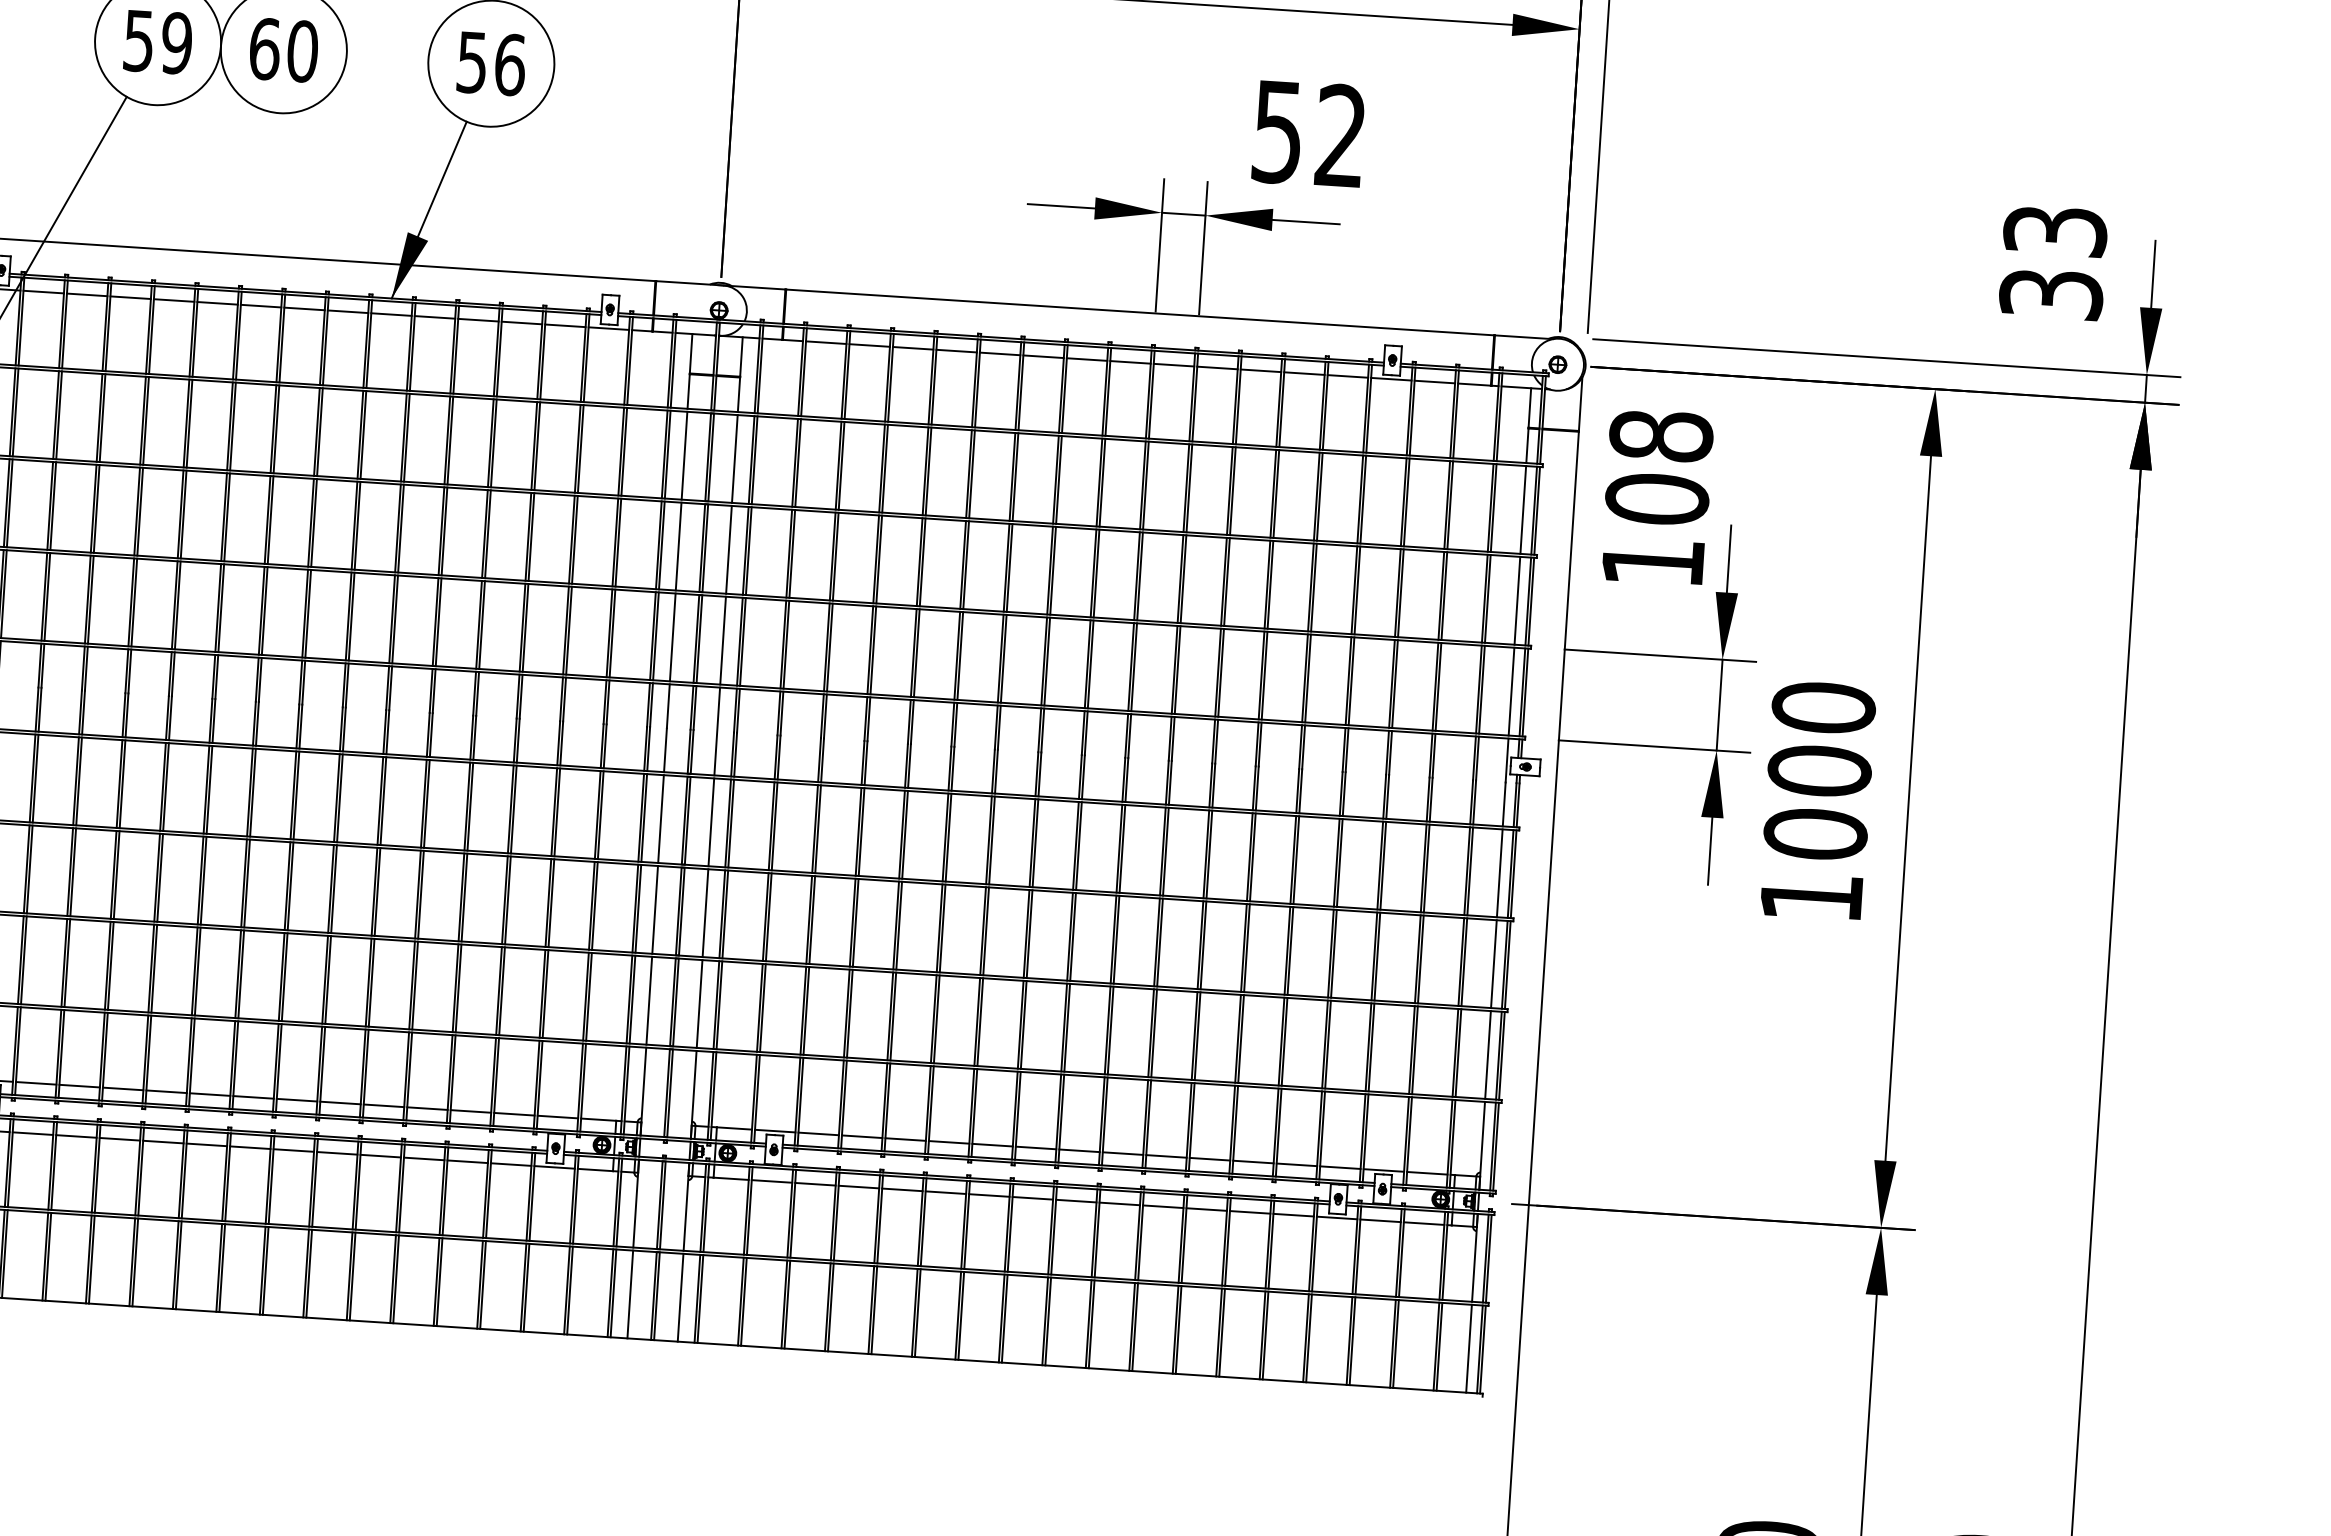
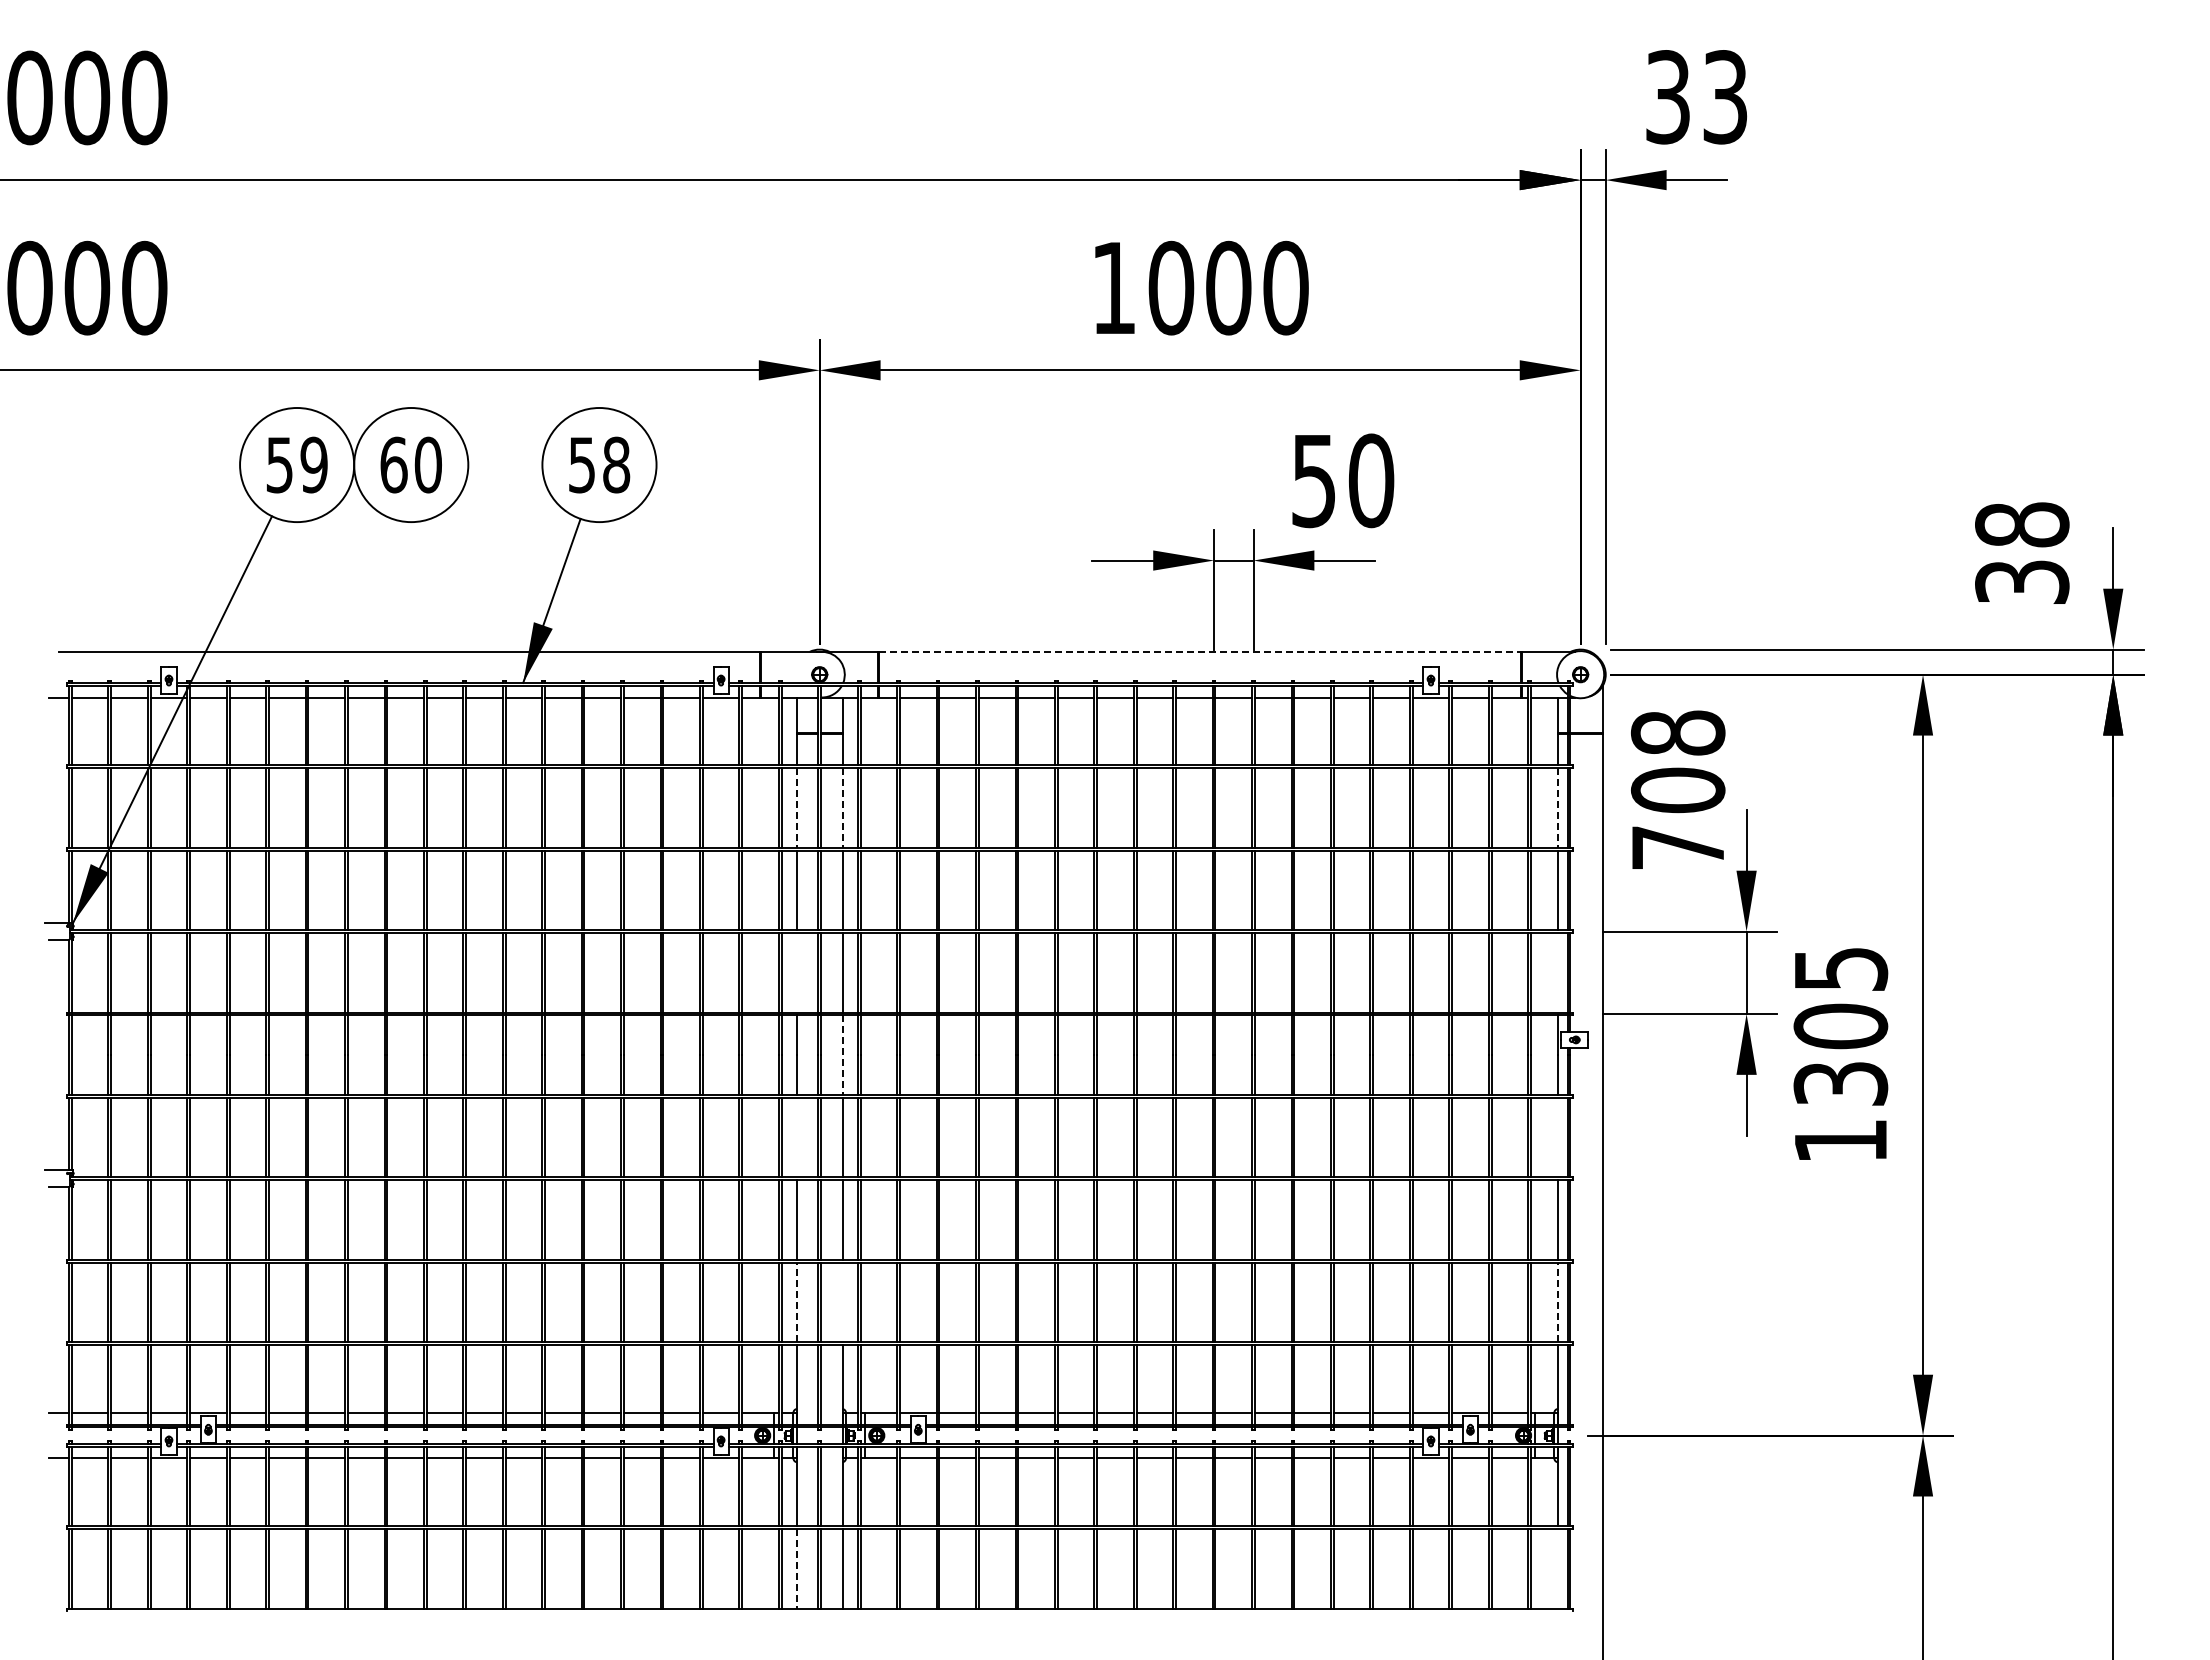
text: (510, 64) -> (616, 464), 56 -> 58
text: (1341, 135) -> (1371, 480), 52 -> 50
text: (2055, 230) -> (2022, 524), 33 -> 38
line: (1140, 312) -> (1200, 651), solid -> dashed
line: (684, 455) -> (796, 807), solid -> dashed
line: (734, 458) -> (842, 807), solid -> dashed
line: (1522, 509) -> (1557, 807), solid -> dashed
text: (1652, 562) -> (1677, 847), 108 -> 708
line: (672, 637) -> (796, 972), removed
line: (1511, 691) -> (1557, 972), removed
line: (717, 731) -> (842, 1055), solid -> dashed
text: (1819, 771) -> (1840, 1026), 1000 -> 1305
line: (660, 818) -> (796, 1137), removed
line: (1499, 873) -> (1557, 1137), removed
line: (648, 1000) -> (796, 1302), solid -> dashed
line: (699, 1004) -> (842, 1302), removed
line: (1487, 1055) -> (1557, 1302), solid -> dashed
line: (629, 1294) -> (796, 1568), solid -> dashed
line: (1468, 1348) -> (1557, 1568), removed

